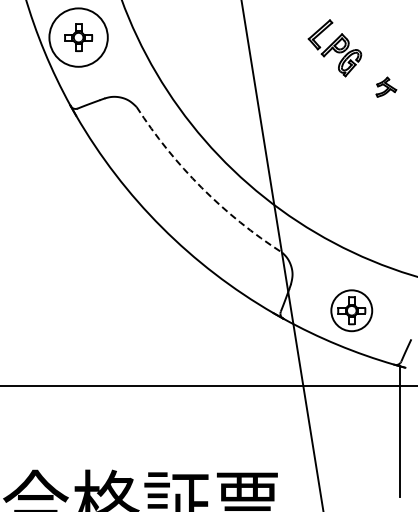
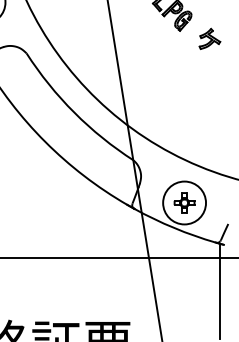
part: (386, 86) -> (210, 38), size x1.43
arc: (201, 187) -> (74, 112), dashed -> solid
circle: (351, 310) -> (184, 202), size x1.43

